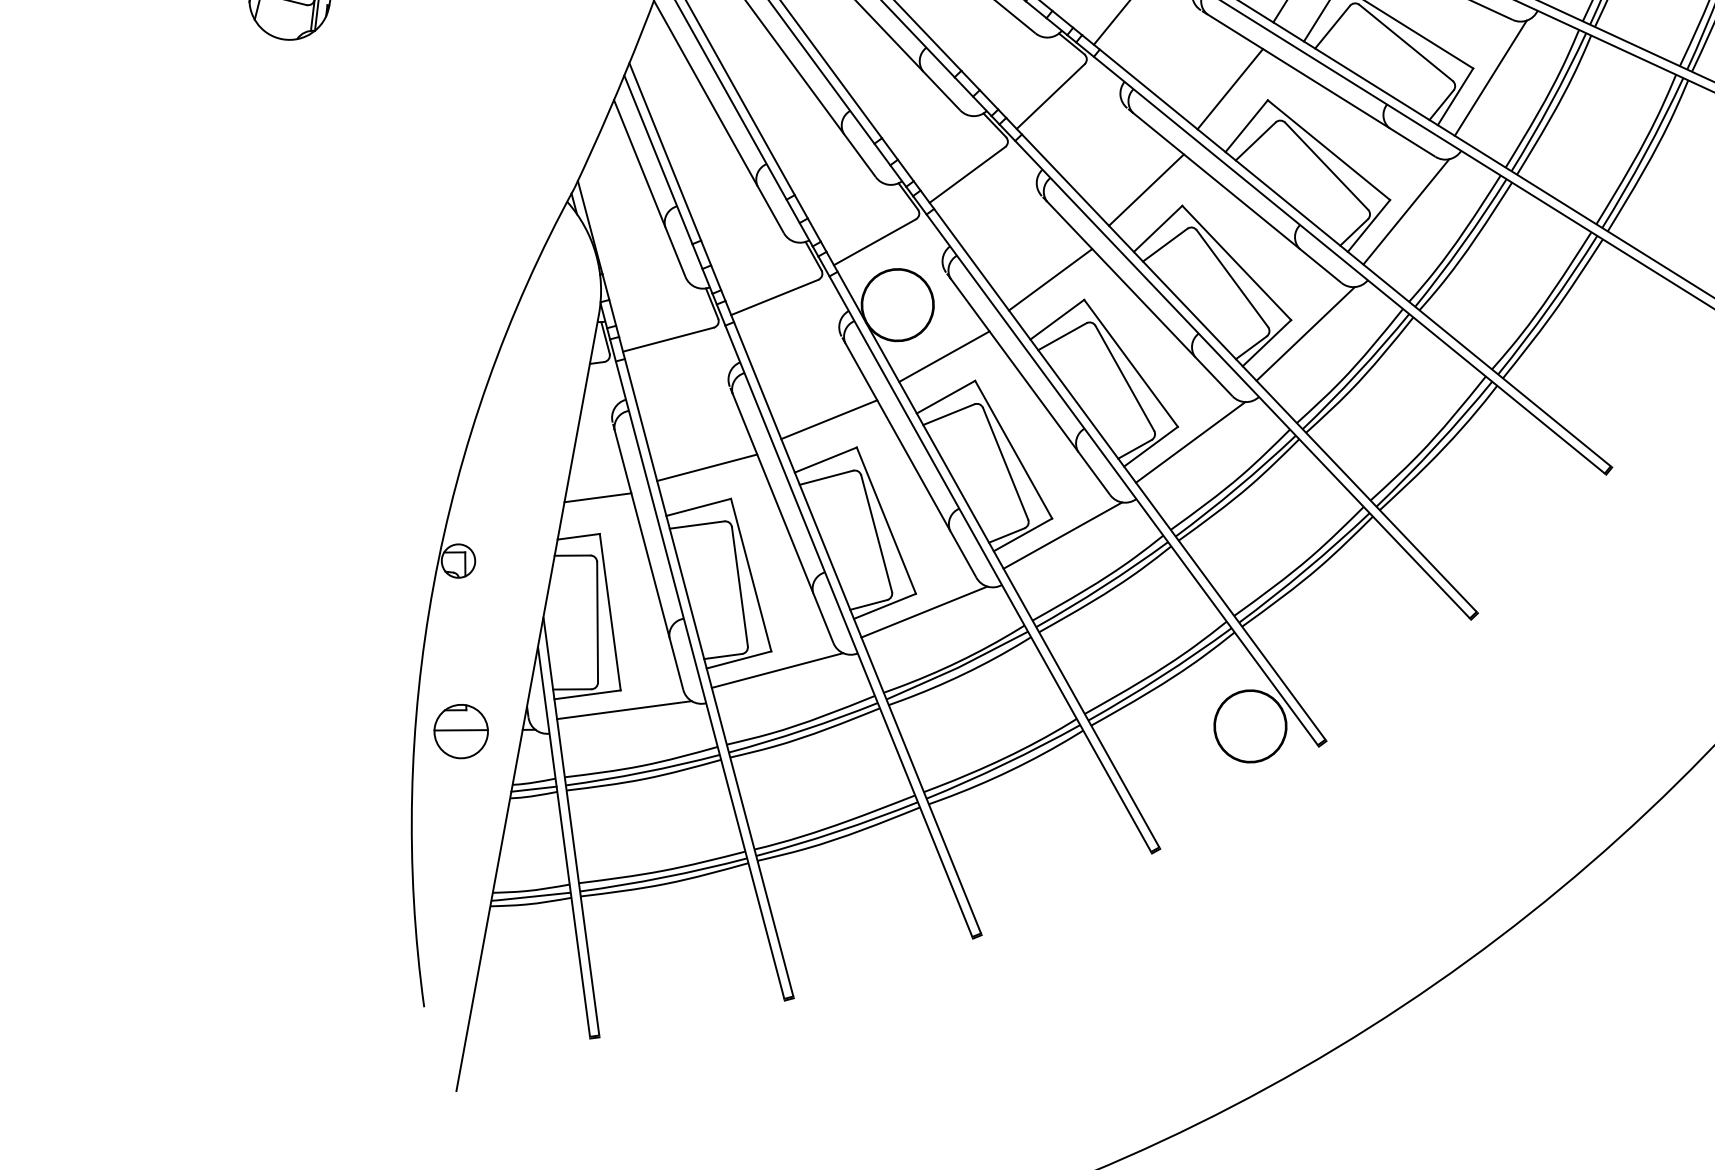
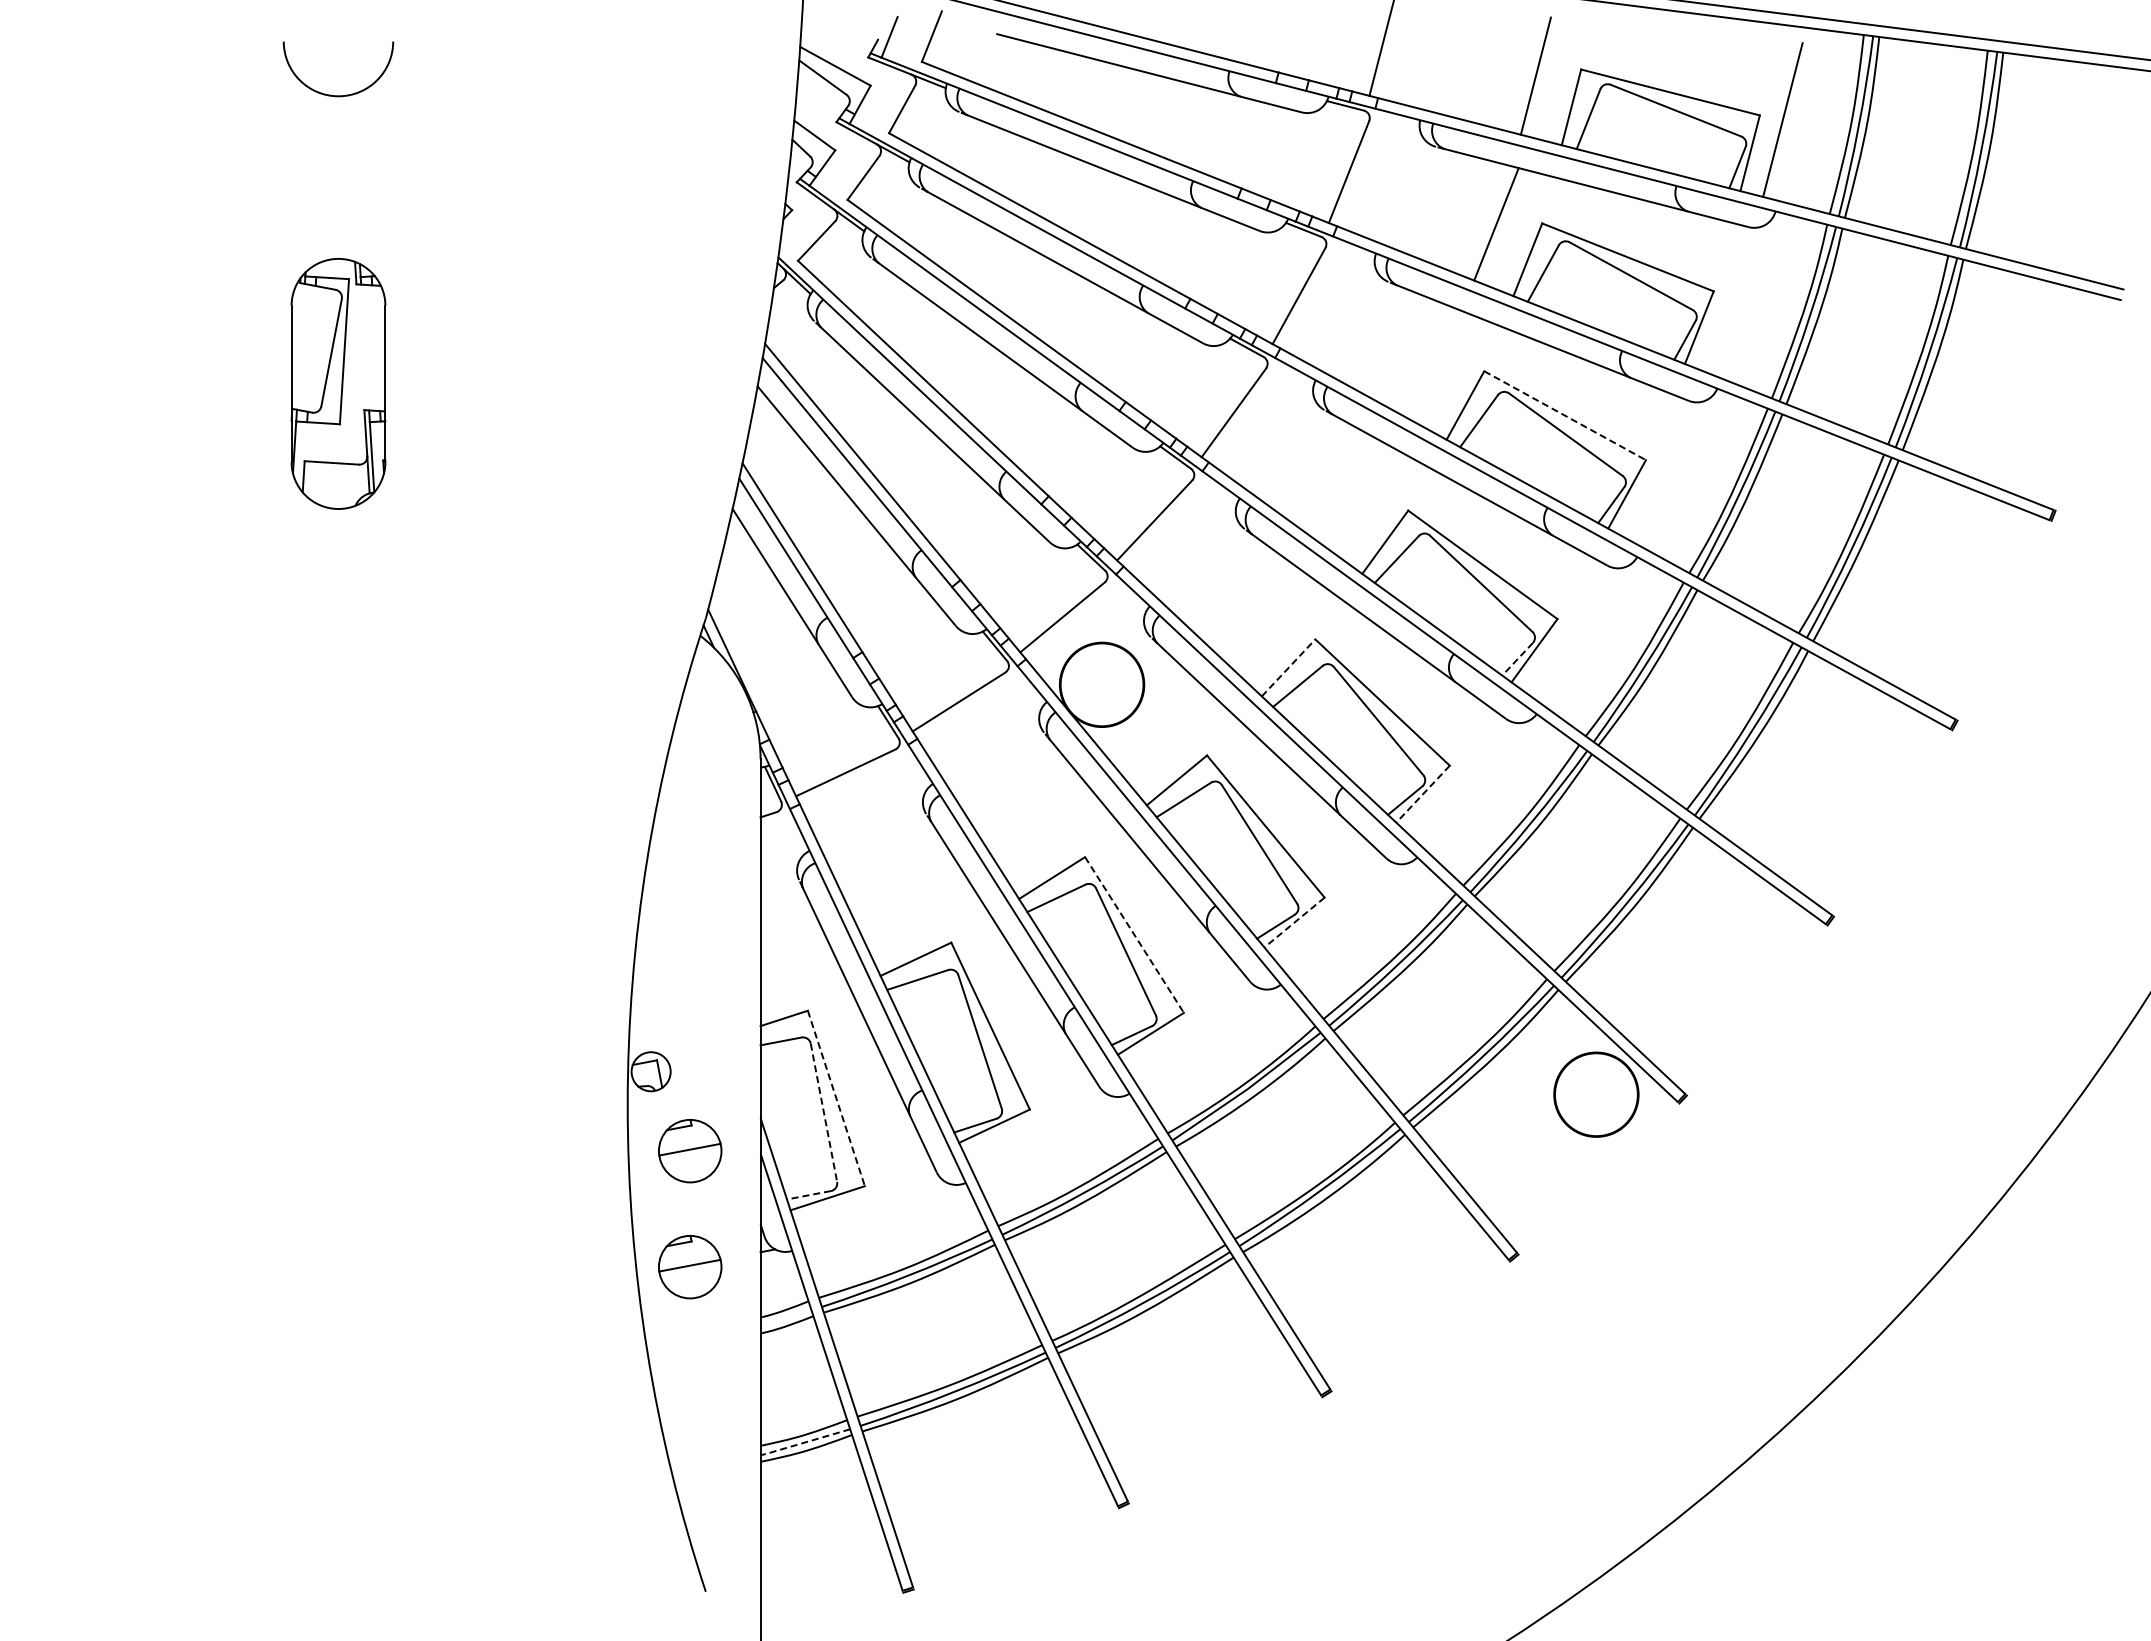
line: (1490, 77) -> (1735, 298), removed
line: (1230, 89) -> (1438, 366), removed
line: (1329, 150) -> (1565, 415), solid -> dashed
line: (1146, 190) -> (1363, 500), removed
line: (1406, 211) -> (1666, 469), removed
line: (1050, 279) -> (1272, 623), removed
line: (1057, 319) -> (1288, 667), solid -> dashed
line: (1305, 333) -> (1576, 631), removed
line: (1251, 347) -> (1517, 659), solid -> dashed
line: (944, 356) -> (1166, 733), removed
line: (829, 419) -> (1047, 830), removed
line: (1190, 442) -> (1467, 780), removed
line: (1150, 446) -> (1422, 794), solid -> dashed
line: (707, 467) -> (917, 911), removed
line: (597, 497) -> (797, 969), removed
line: (886, 521) -> (1134, 935), solid -> dashed
line: (1022, 534) -> (1294, 922), solid -> dashed
line: (1062, 535) -> (1340, 914), removed
line: (924, 611) -> (1197, 1031), removed
line: (610, 612) -> (836, 1098), solid -> dashed
line: (597, 623) -> (824, 1113), solid -> dashed
part: (479, 634) -> (690, 1151), added
line: (777, 670) -> (1040, 1130), removed
line: (571, 689) -> (808, 1195), solid -> dashed
line: (623, 709) -> (872, 1207), removed
line: (533, 788) -> (785, 1317), removed
line: (530, 896) -> (804, 1442), solid -> dashed

